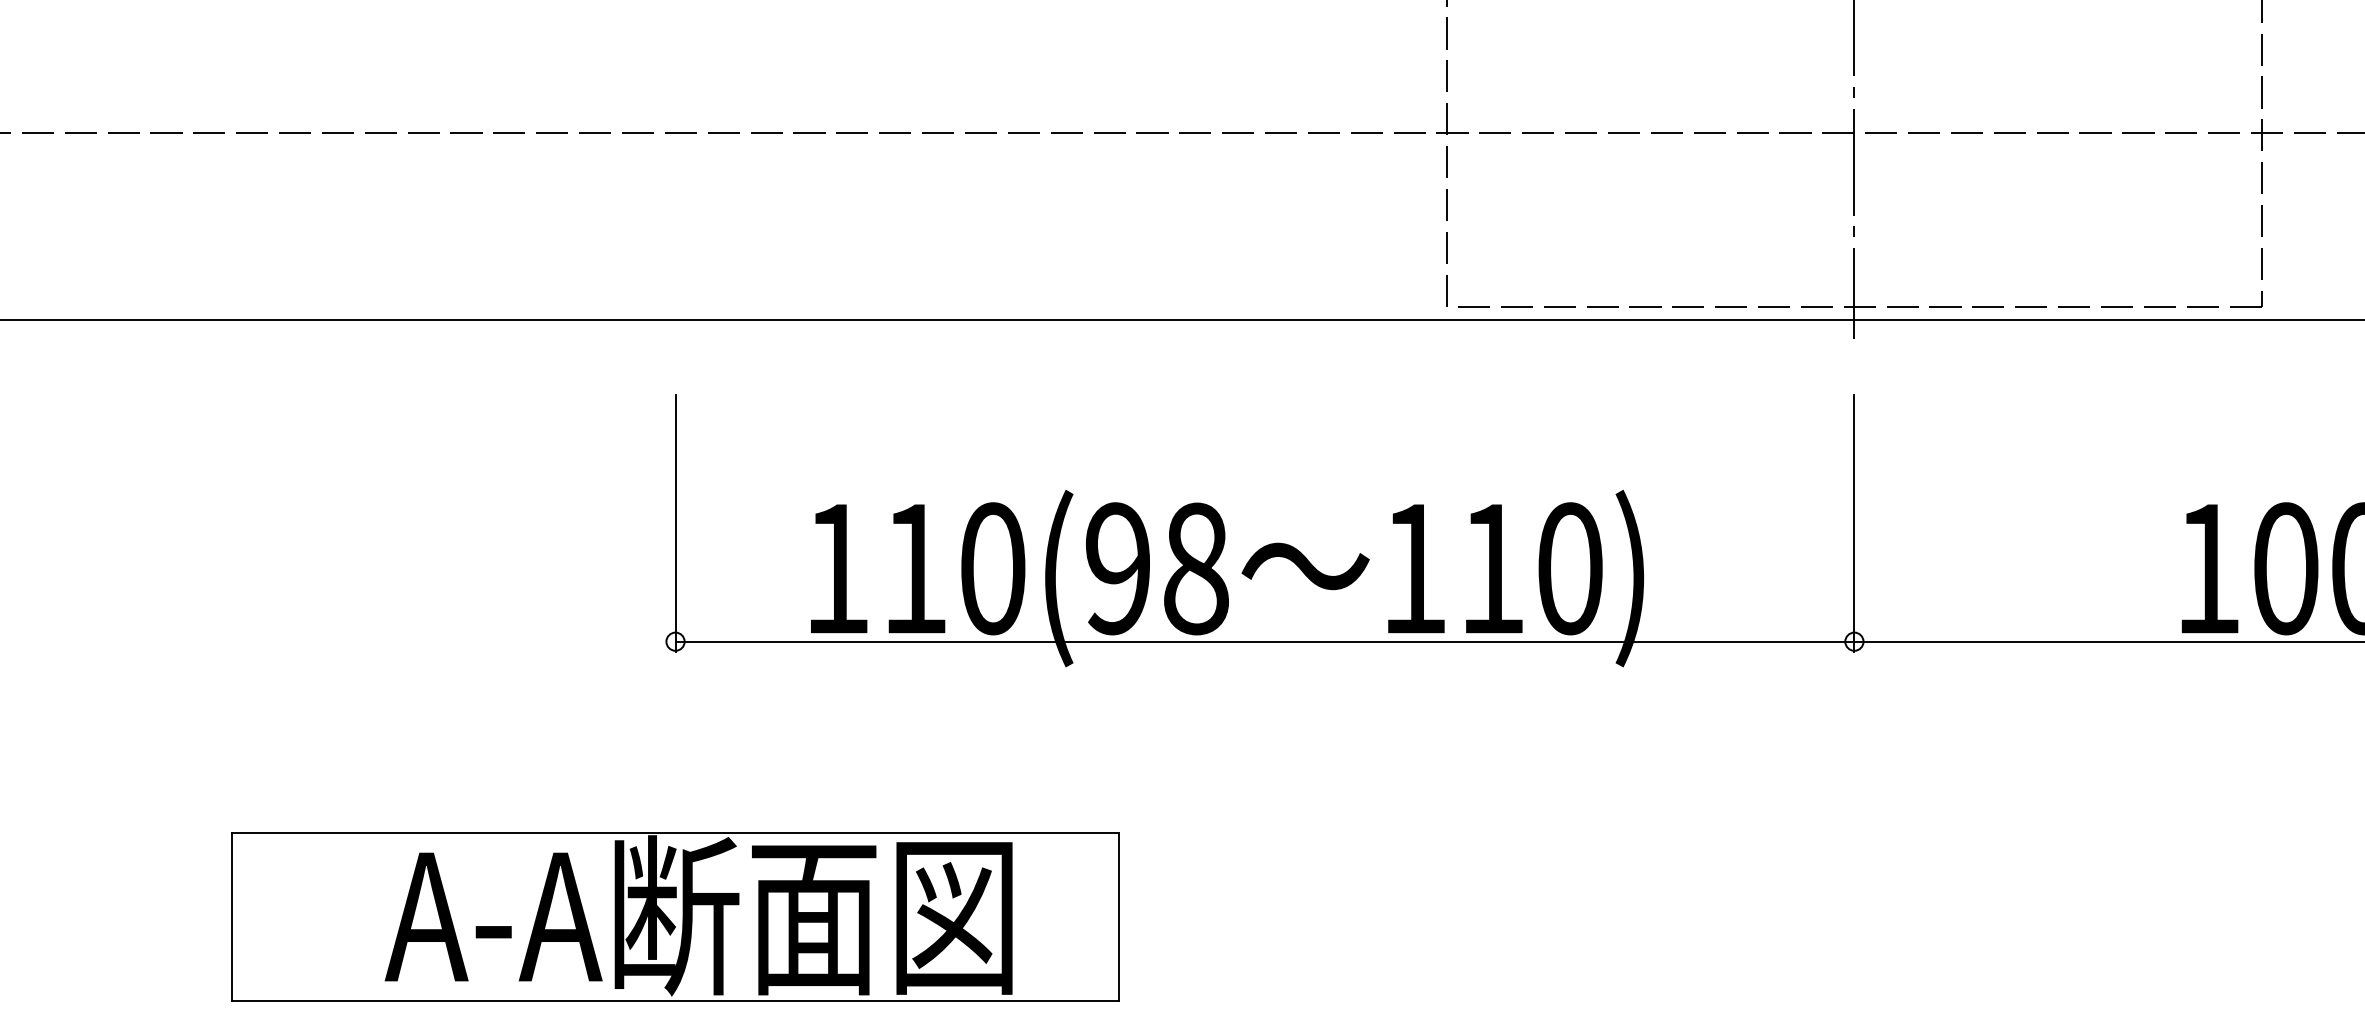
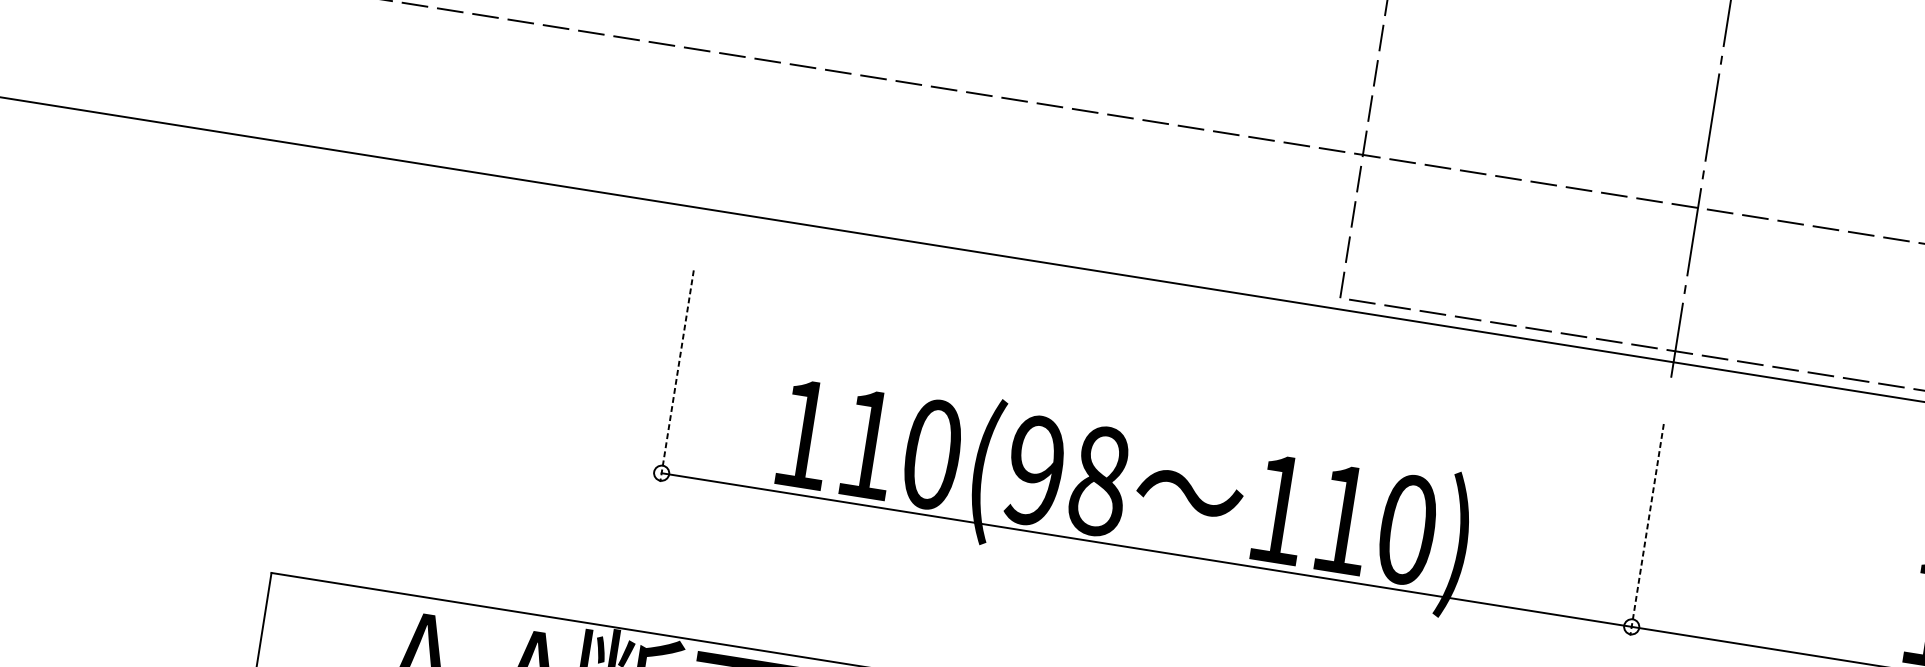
line: (675, 523) -> (677, 375), solid -> dashed
line: (1854, 523) -> (1647, 529), solid -> dashed

